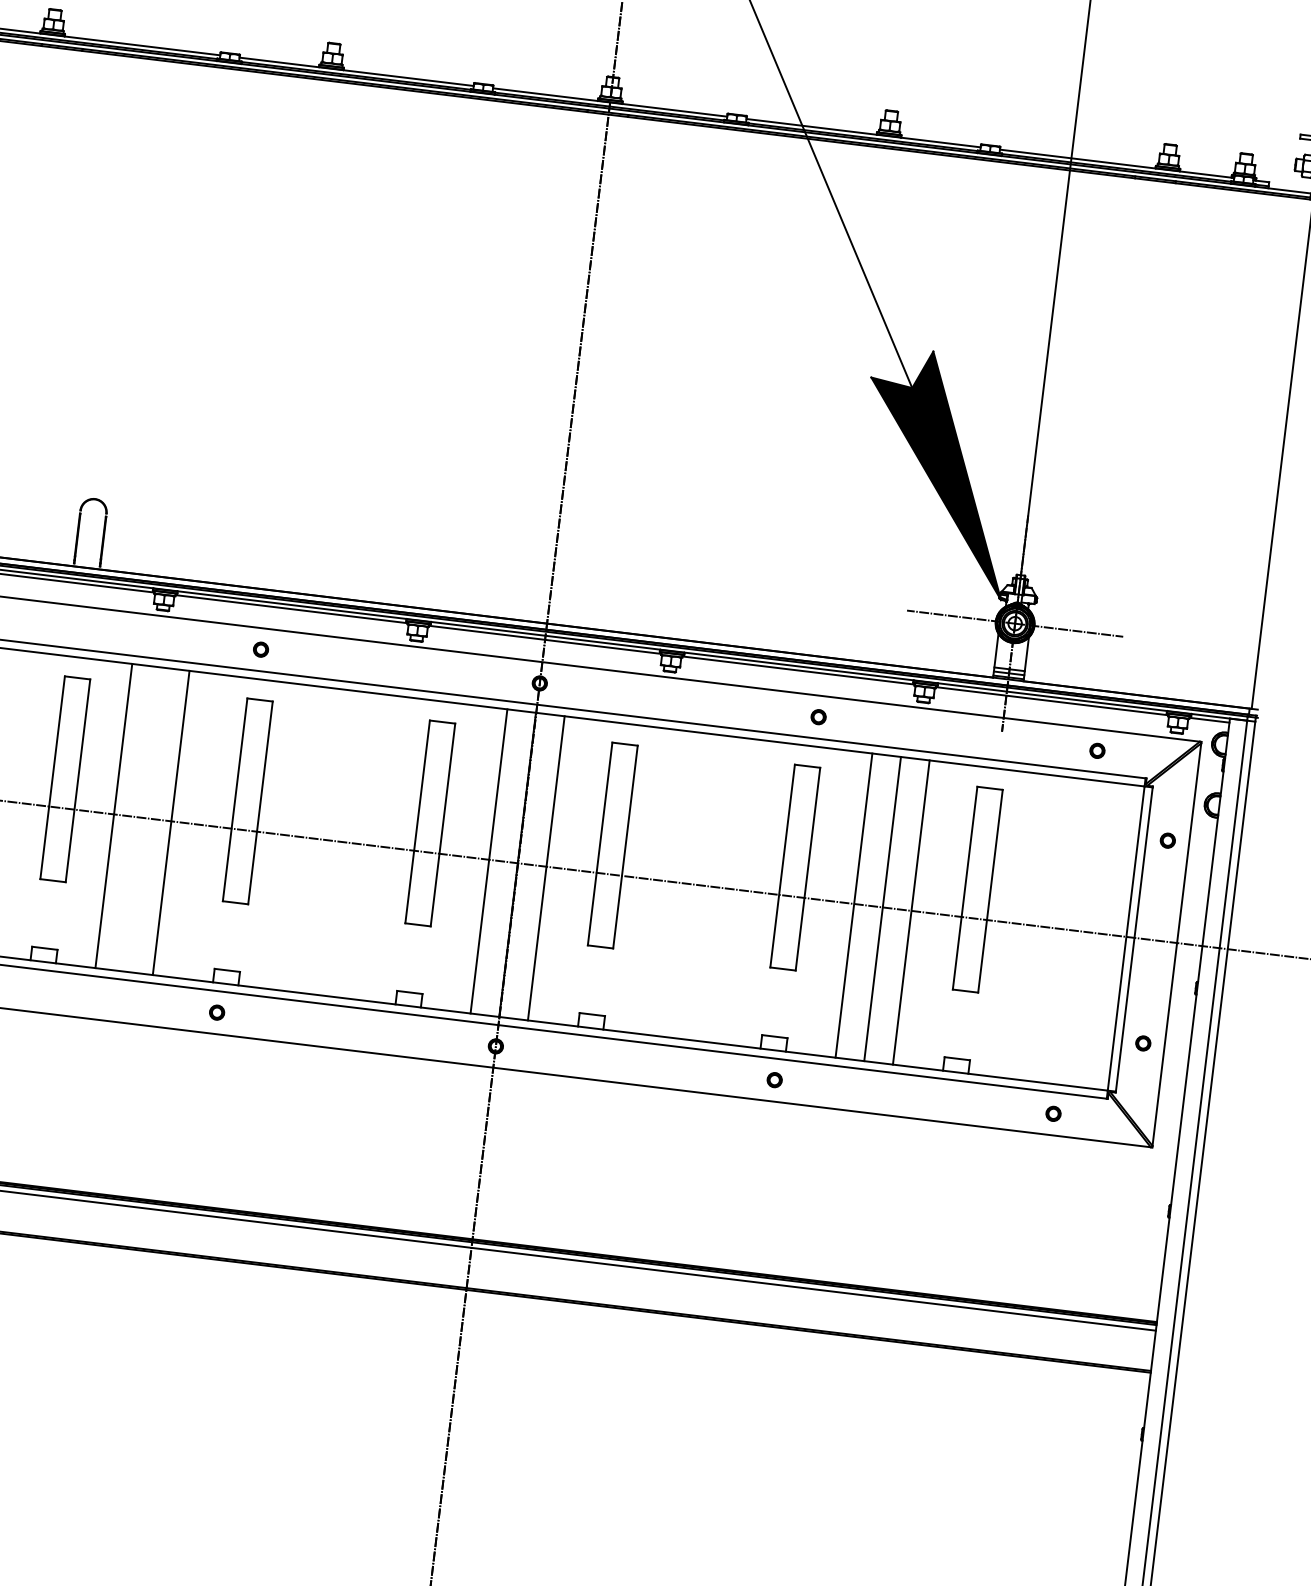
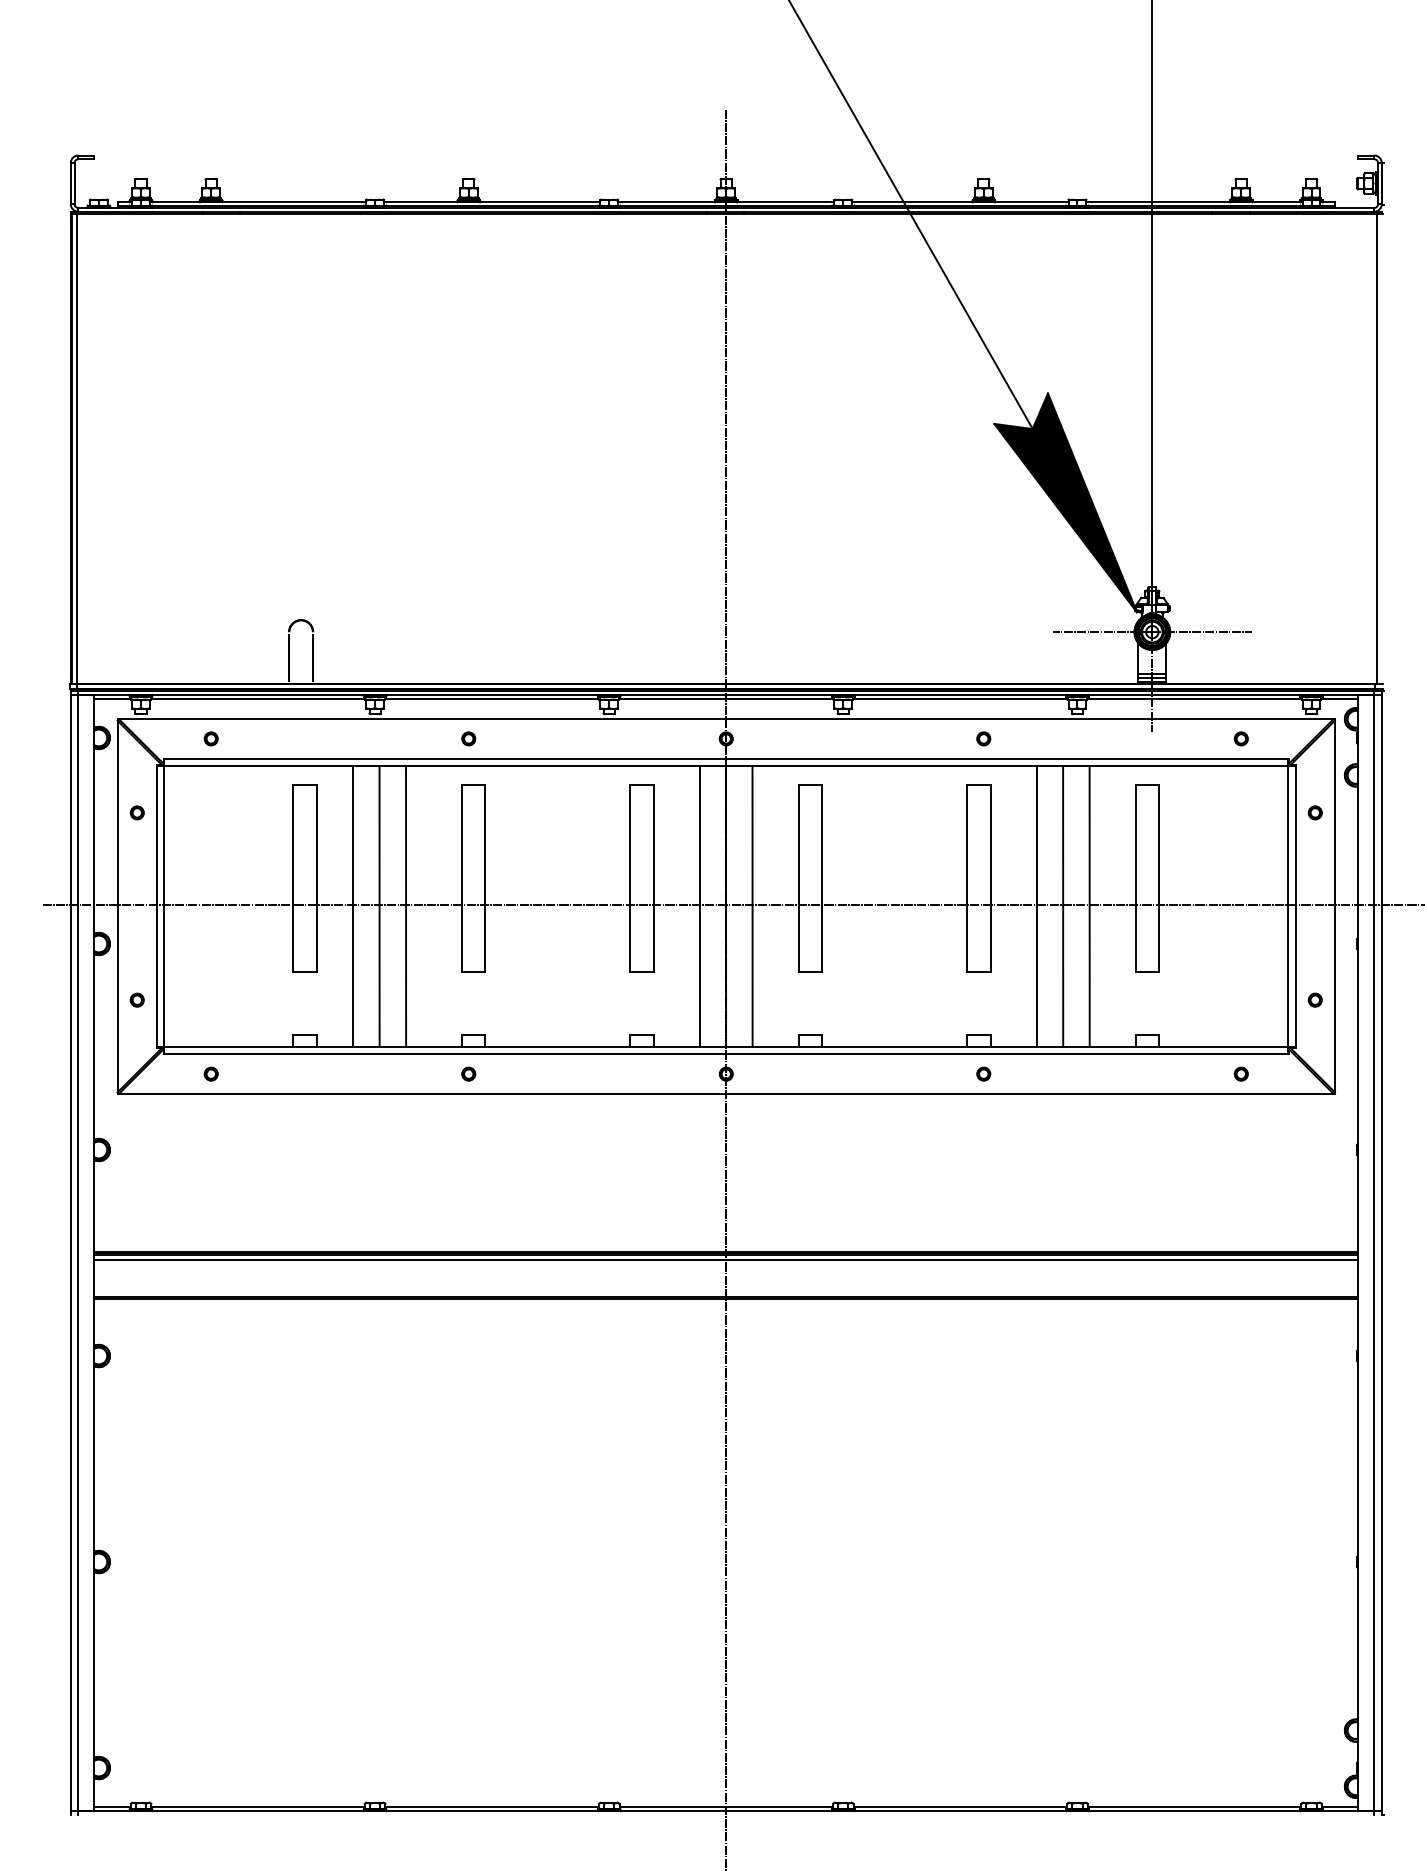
line: (142, 819) -> (379, 906), added

